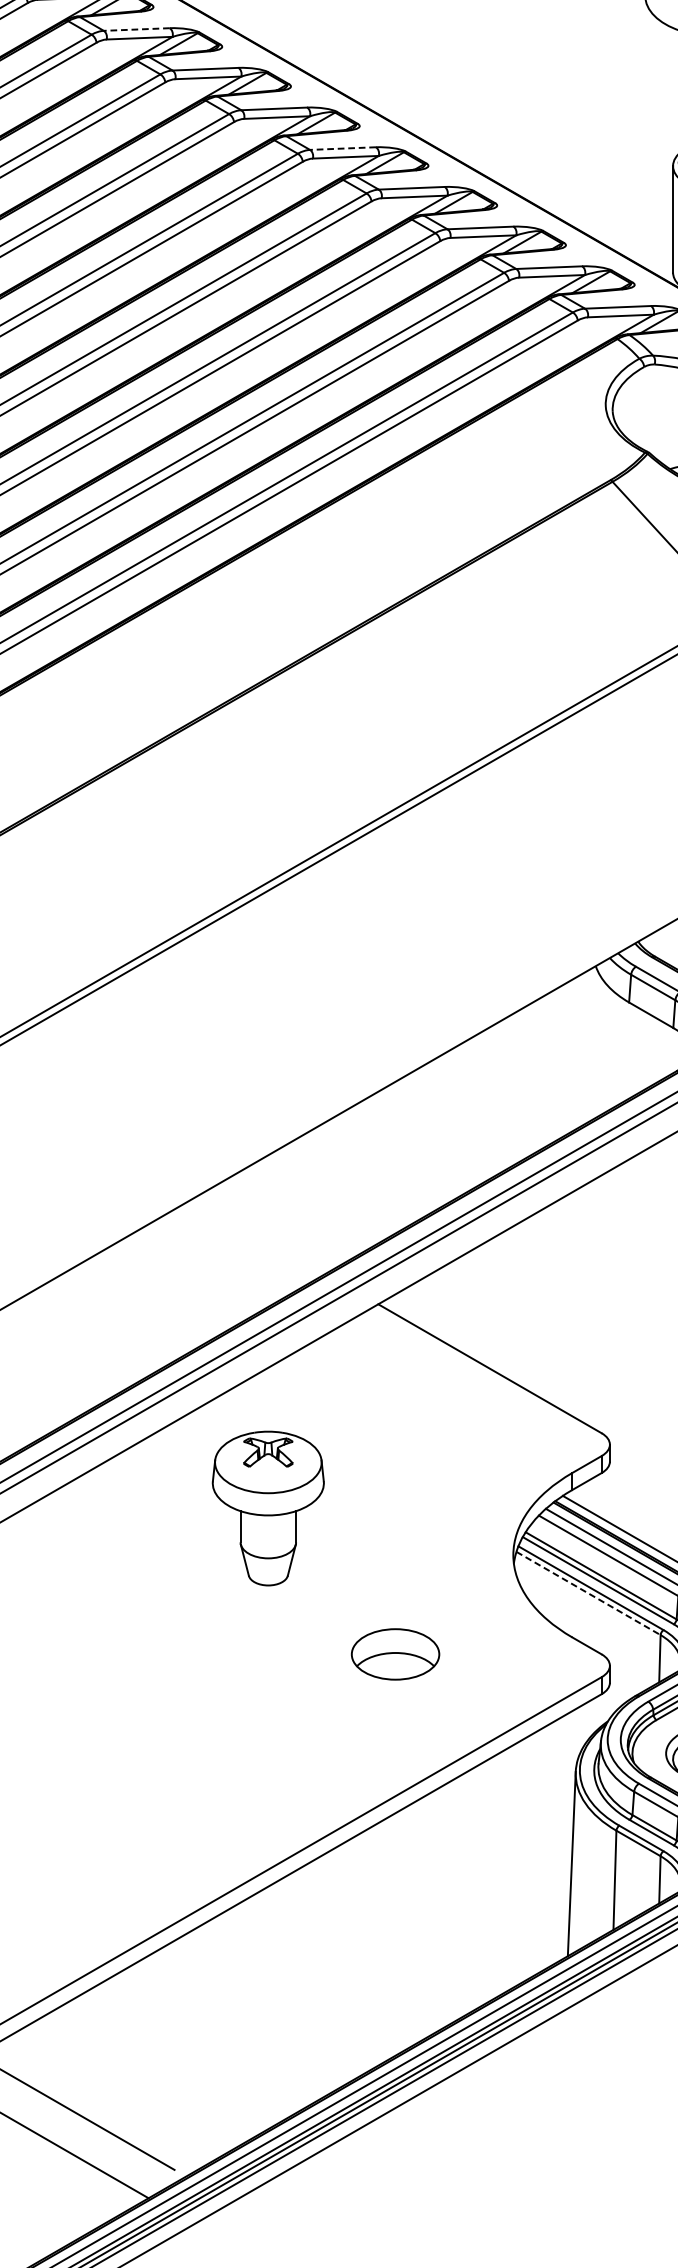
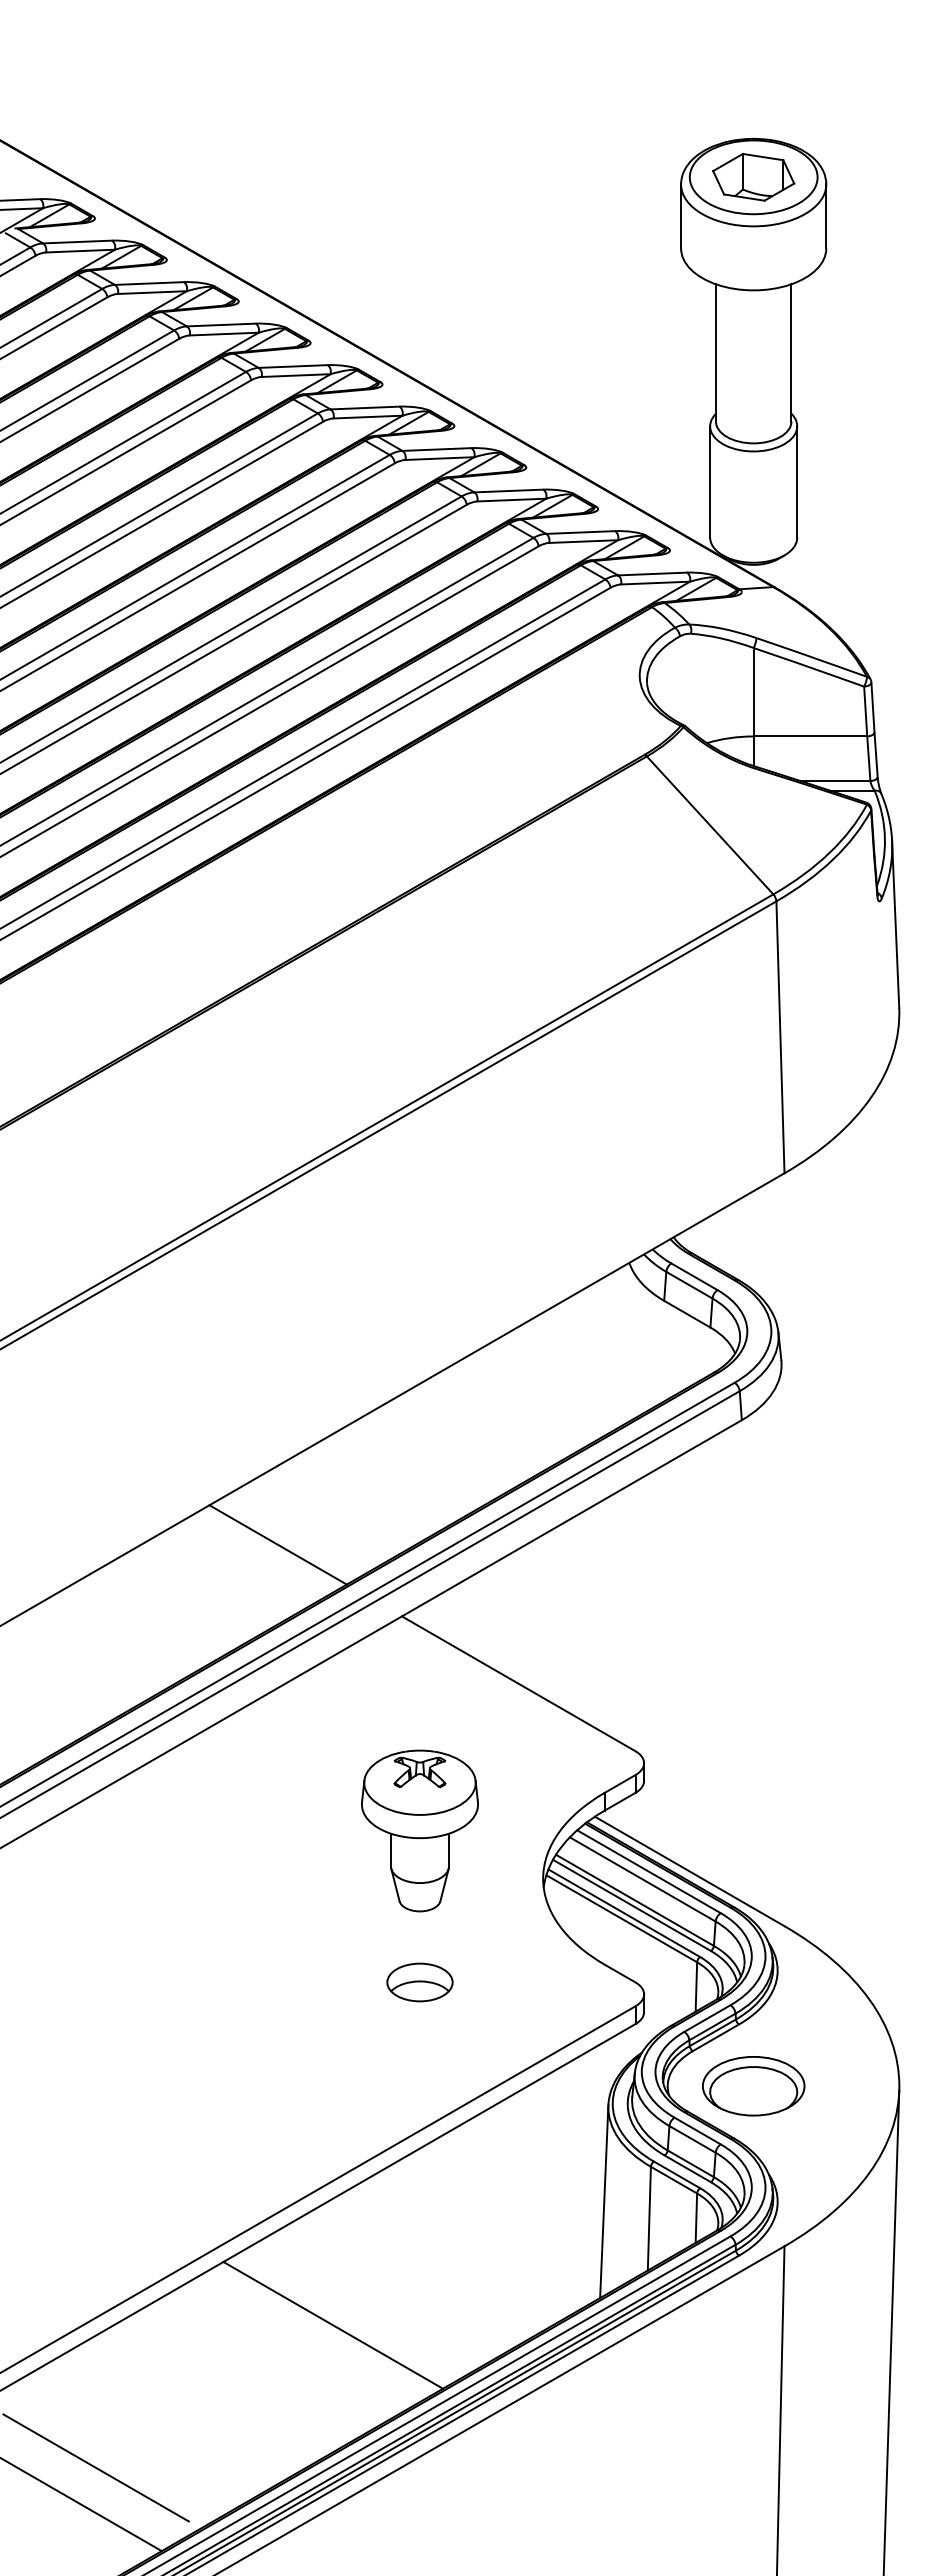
line: (135, 29) -> (148, 283), dashed -> solid
line: (342, 149) -> (364, 408), dashed -> solid
line: (259, 1235) -> (277, 1544), added
part: (267, 1508) -> (419, 1830), moved
line: (589, 1594) -> (622, 1919), dashed -> solid
part: (395, 1654) -> (419, 1982), size x0.71
line: (312, 1981) -> (333, 2324), added

